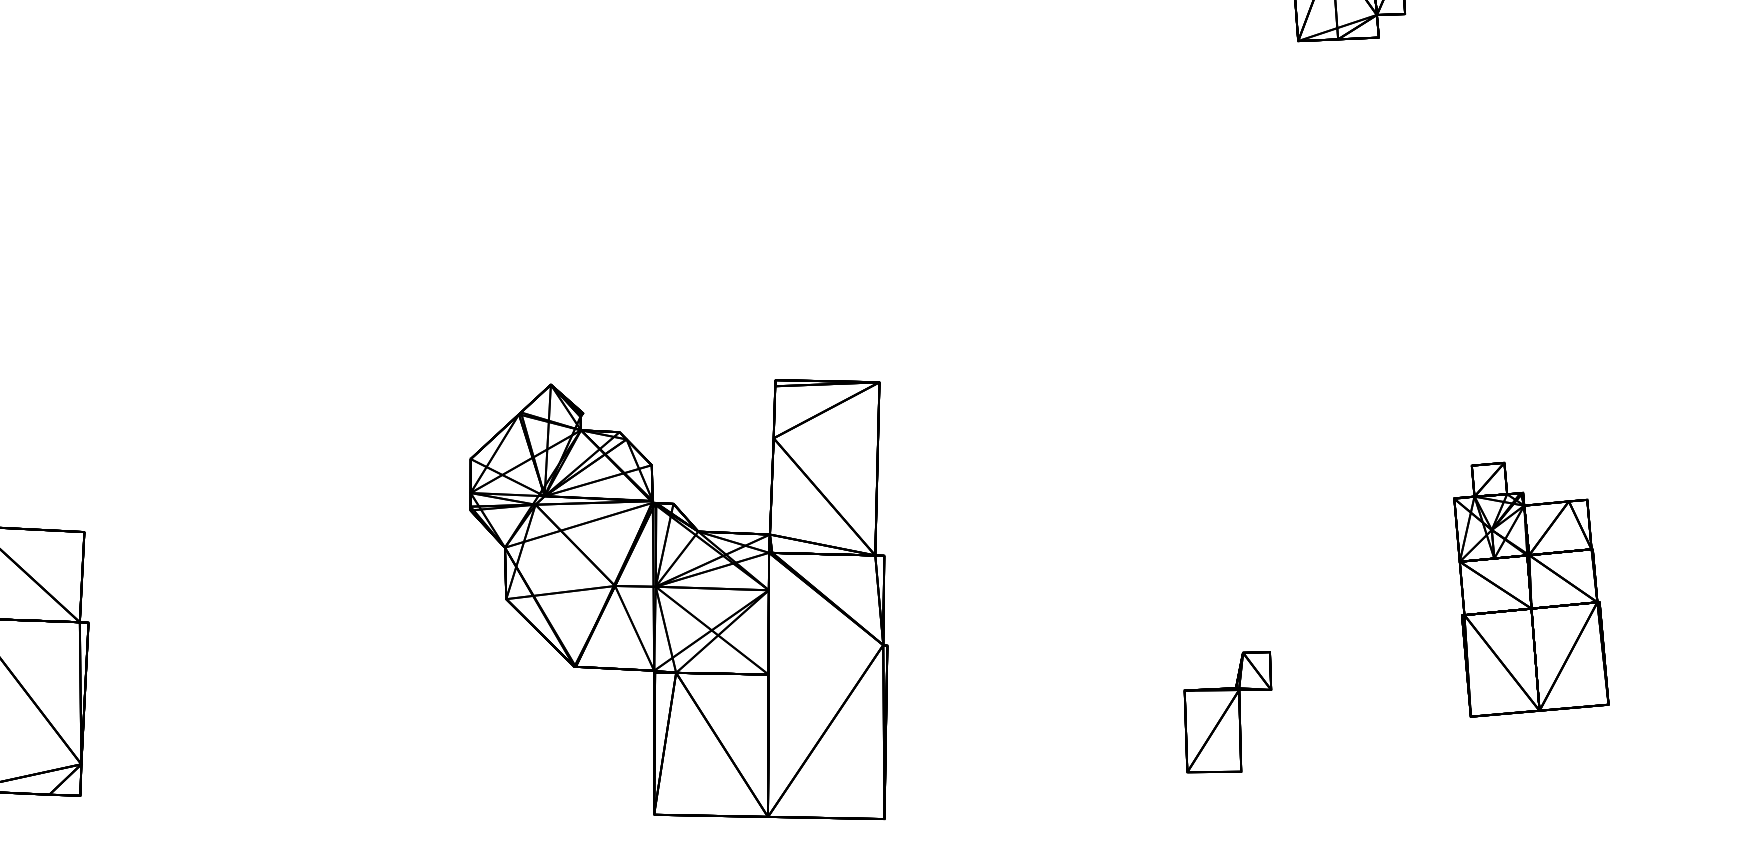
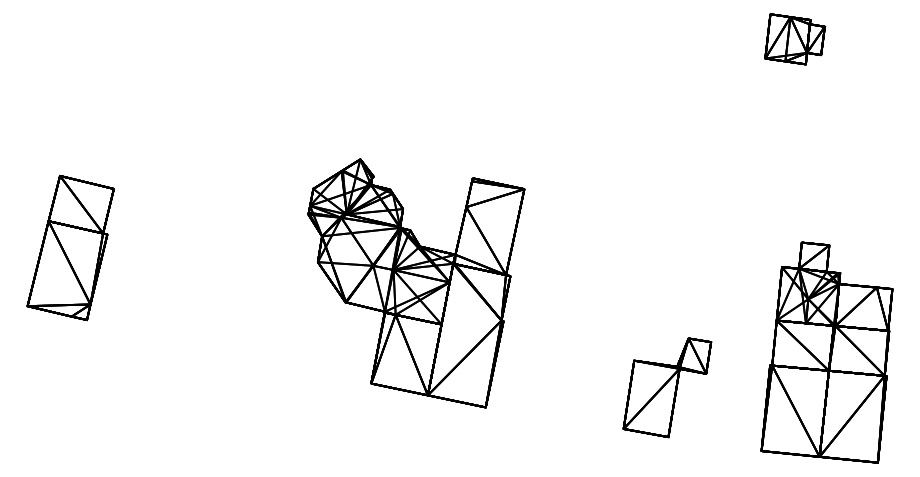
part: (1524, 588) -> (826, 352), size x1.67
part: (1229, 713) -> (667, 387), size x1.67

